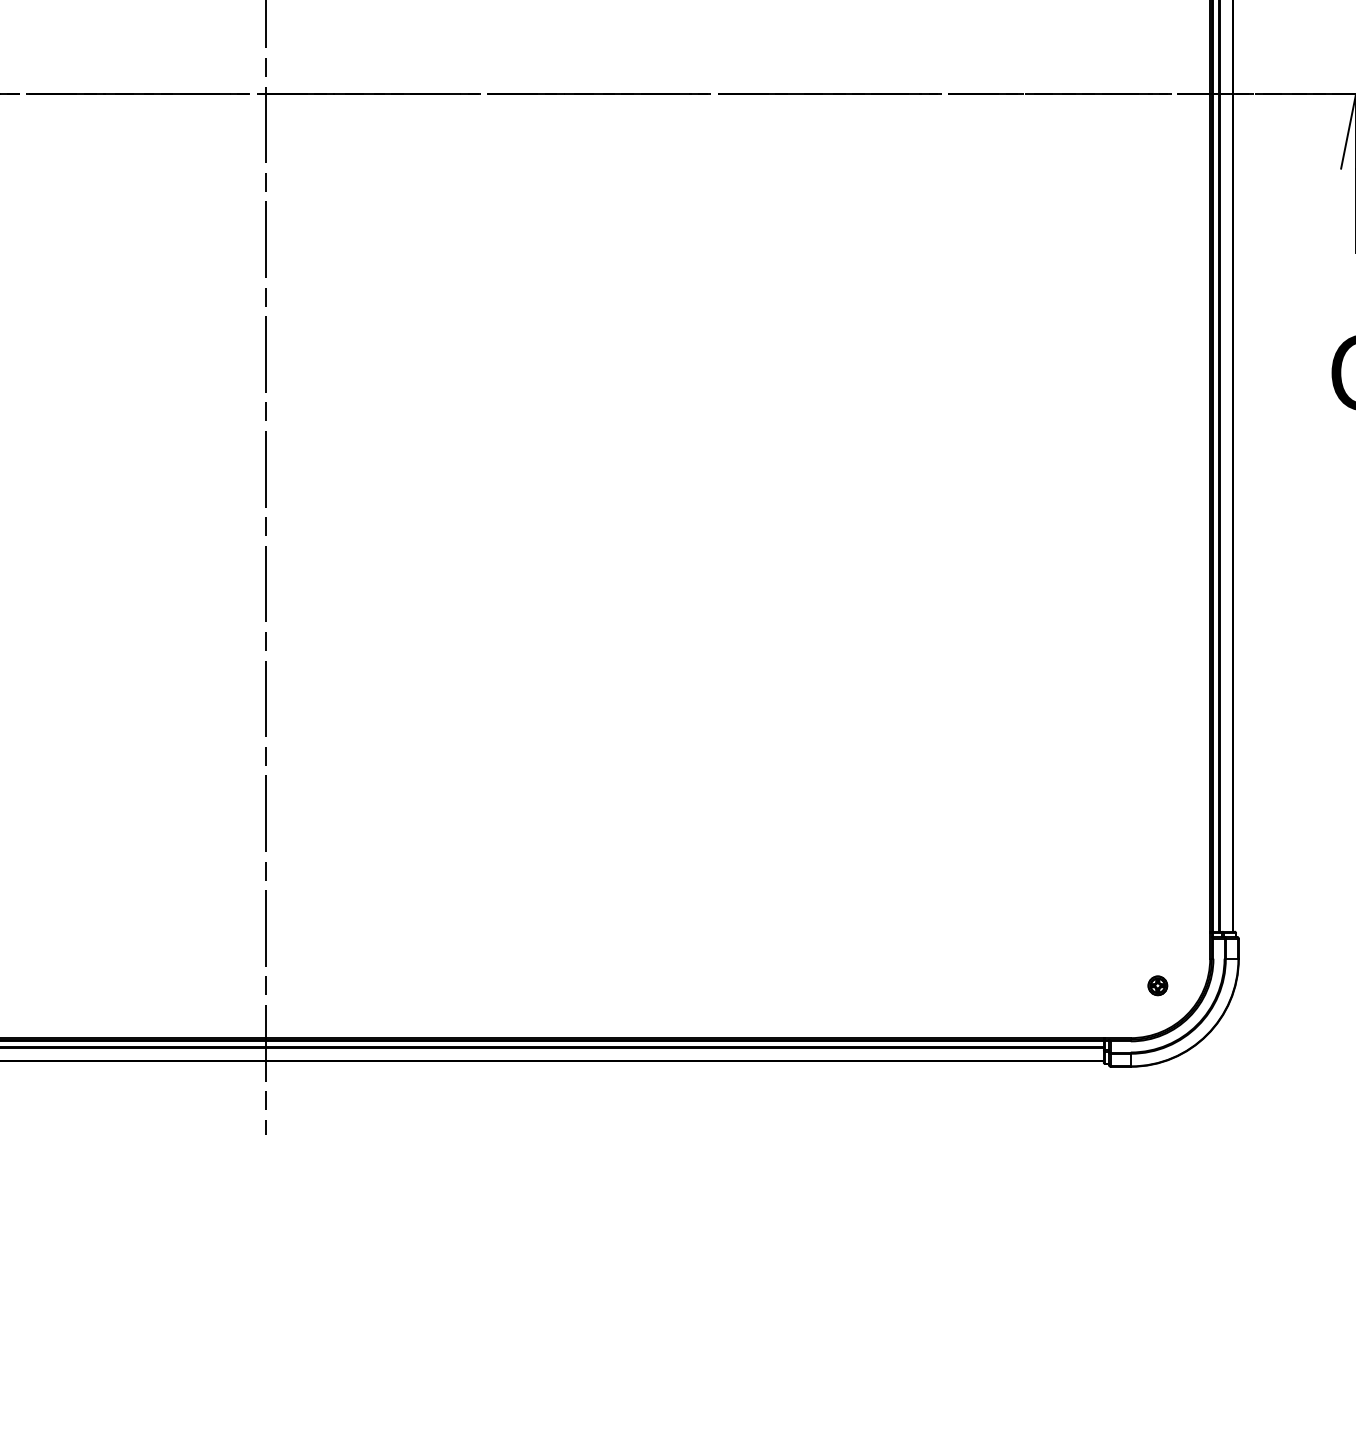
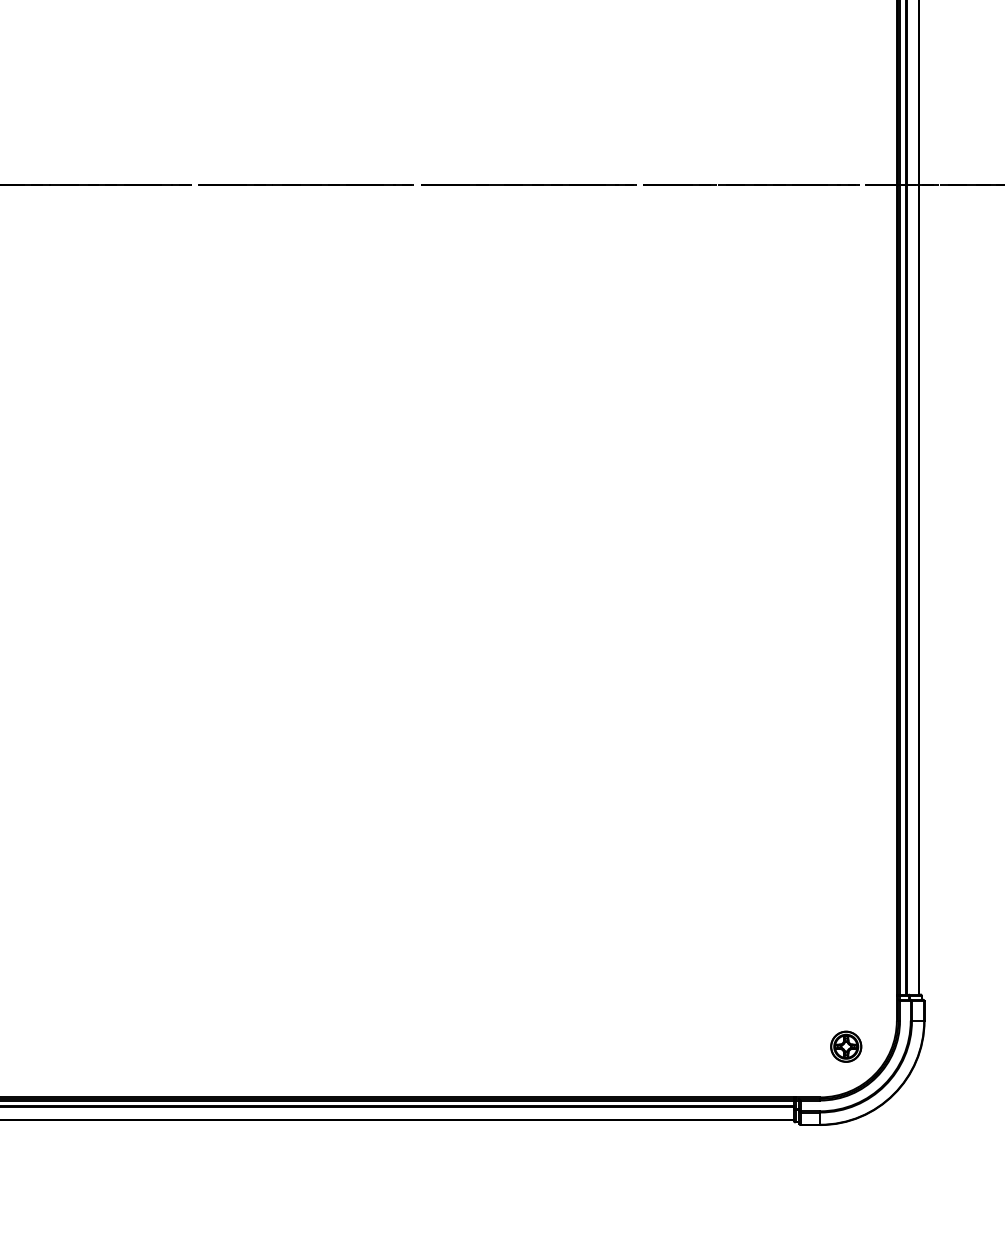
part: (1157, 985) -> (845, 1046), size x1.67

